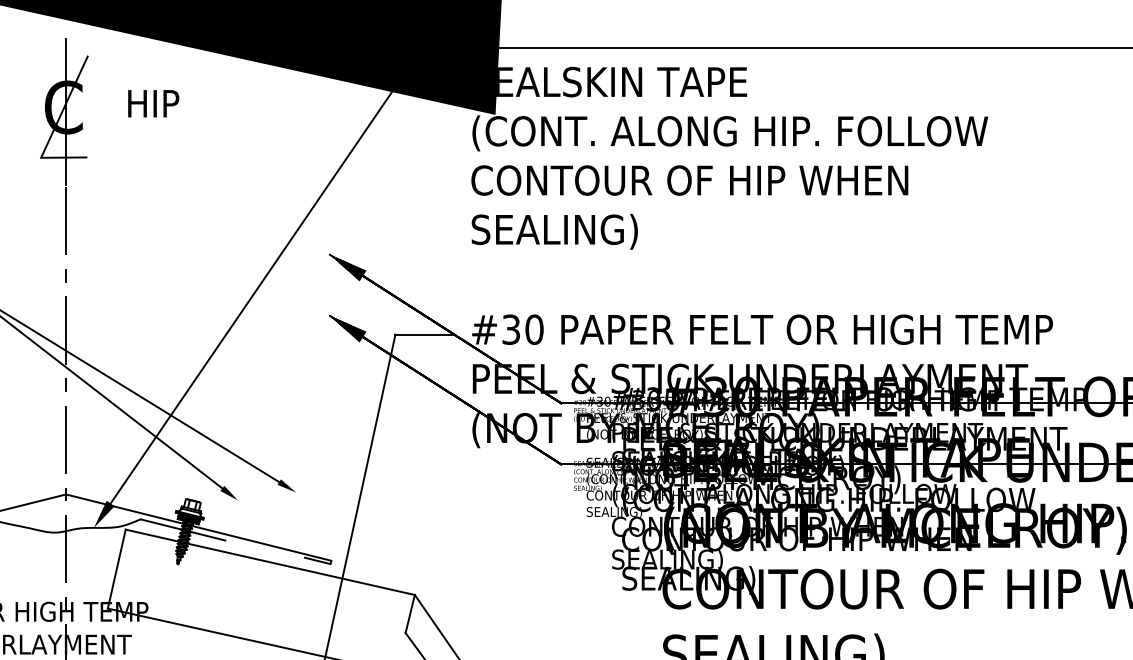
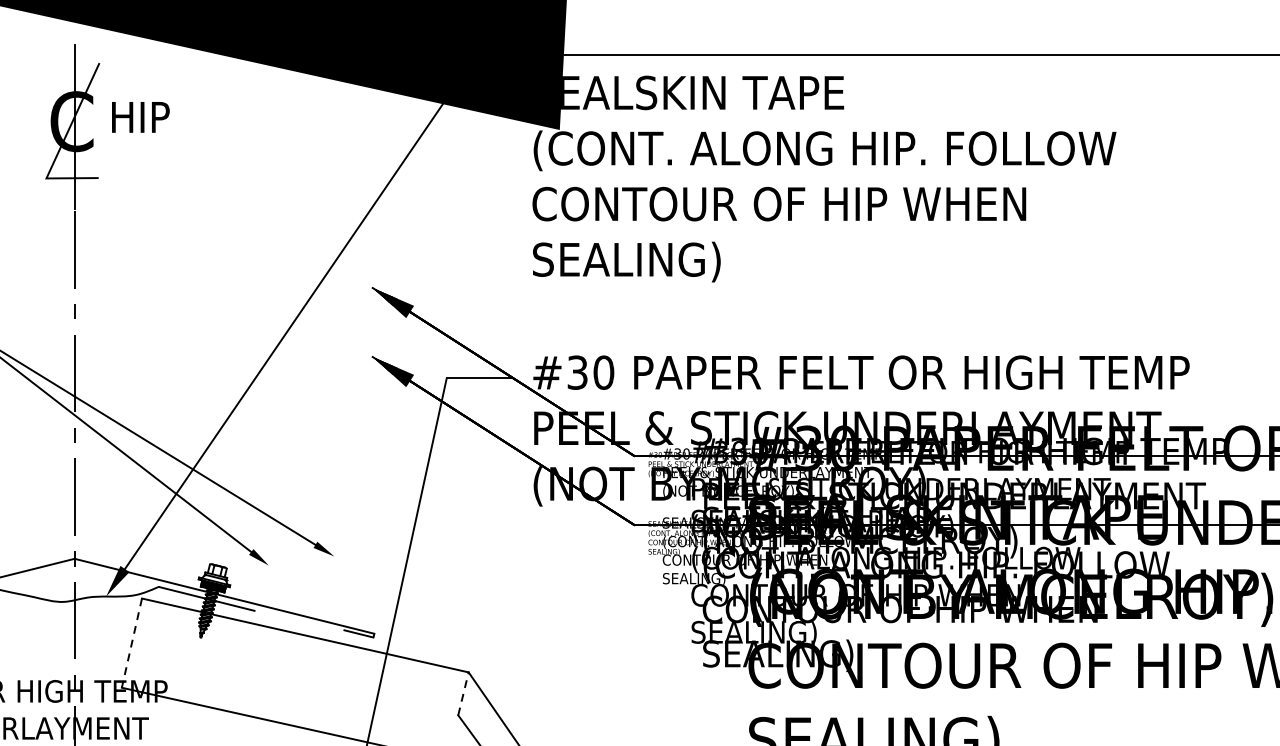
text: (153, 103) -> (140, 117), moved
line: (116, 569) -> (131, 643), solid -> dashed
line: (410, 613) -> (463, 693), solid -> dashed

